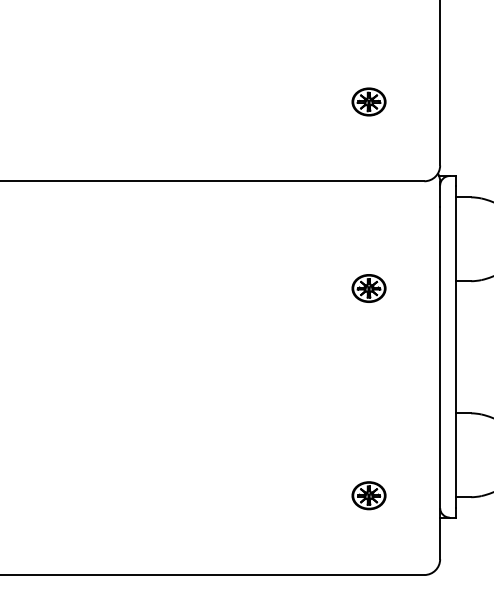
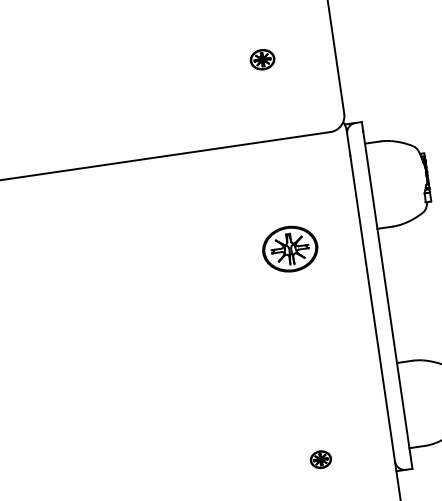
part: (368, 101) -> (261, 59), size x0.7
part: (368, 288) -> (289, 249), size x1.6
part: (368, 495) -> (320, 459), size x0.6

